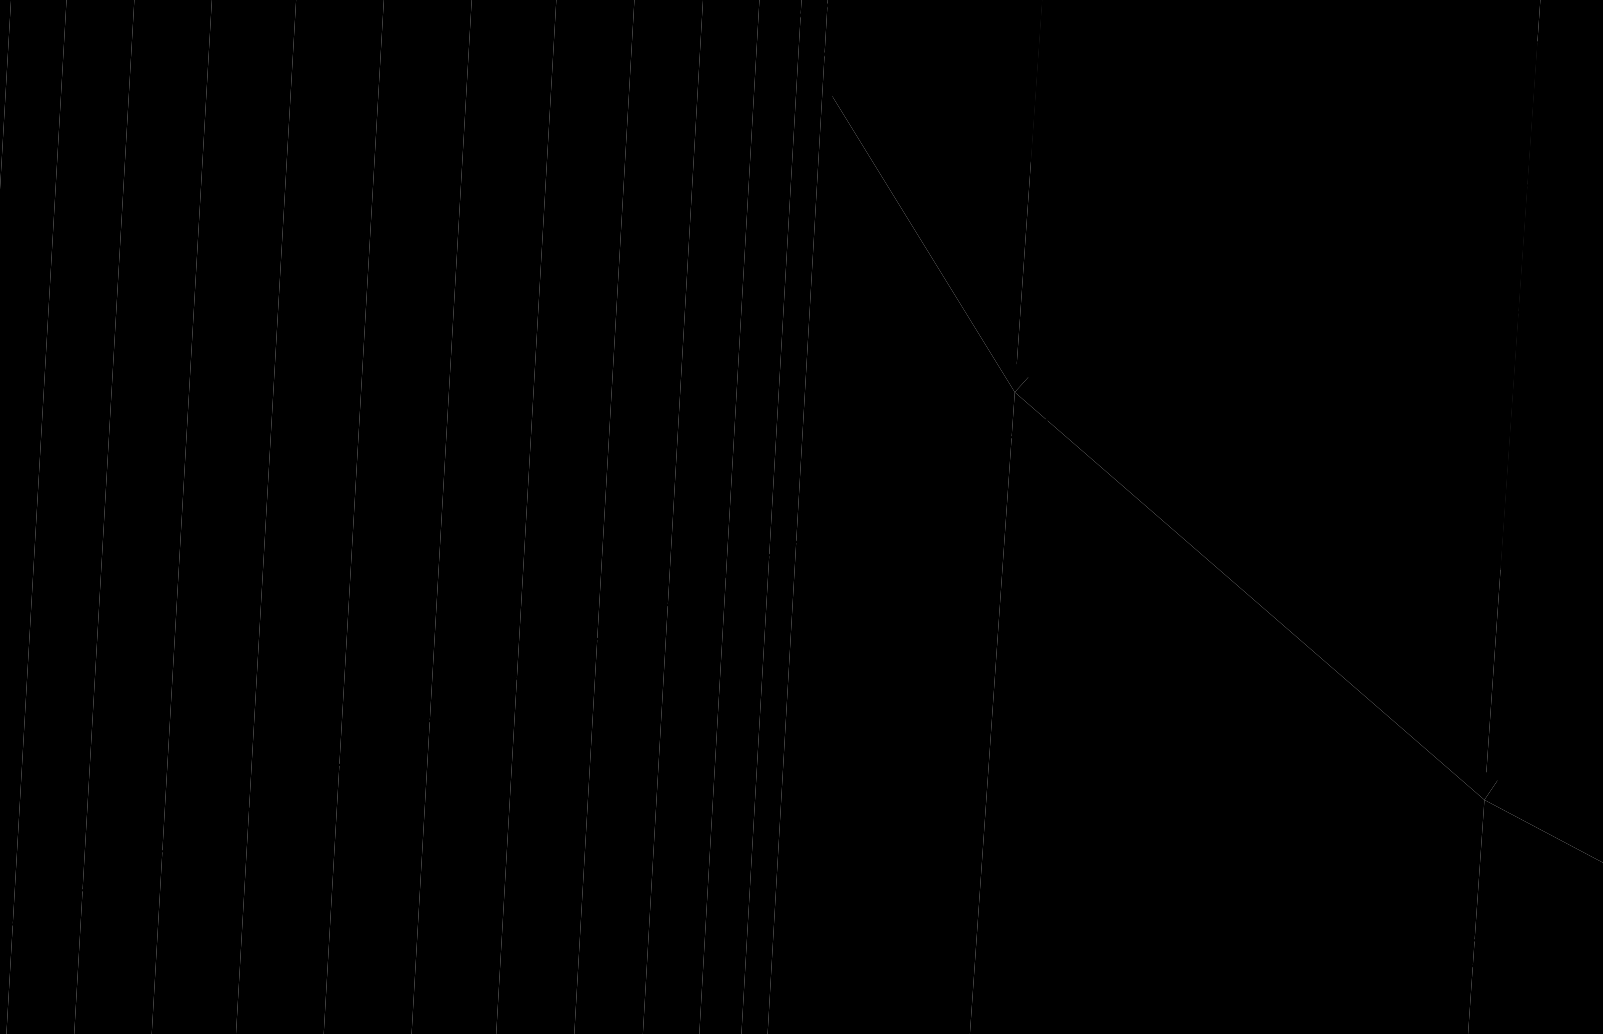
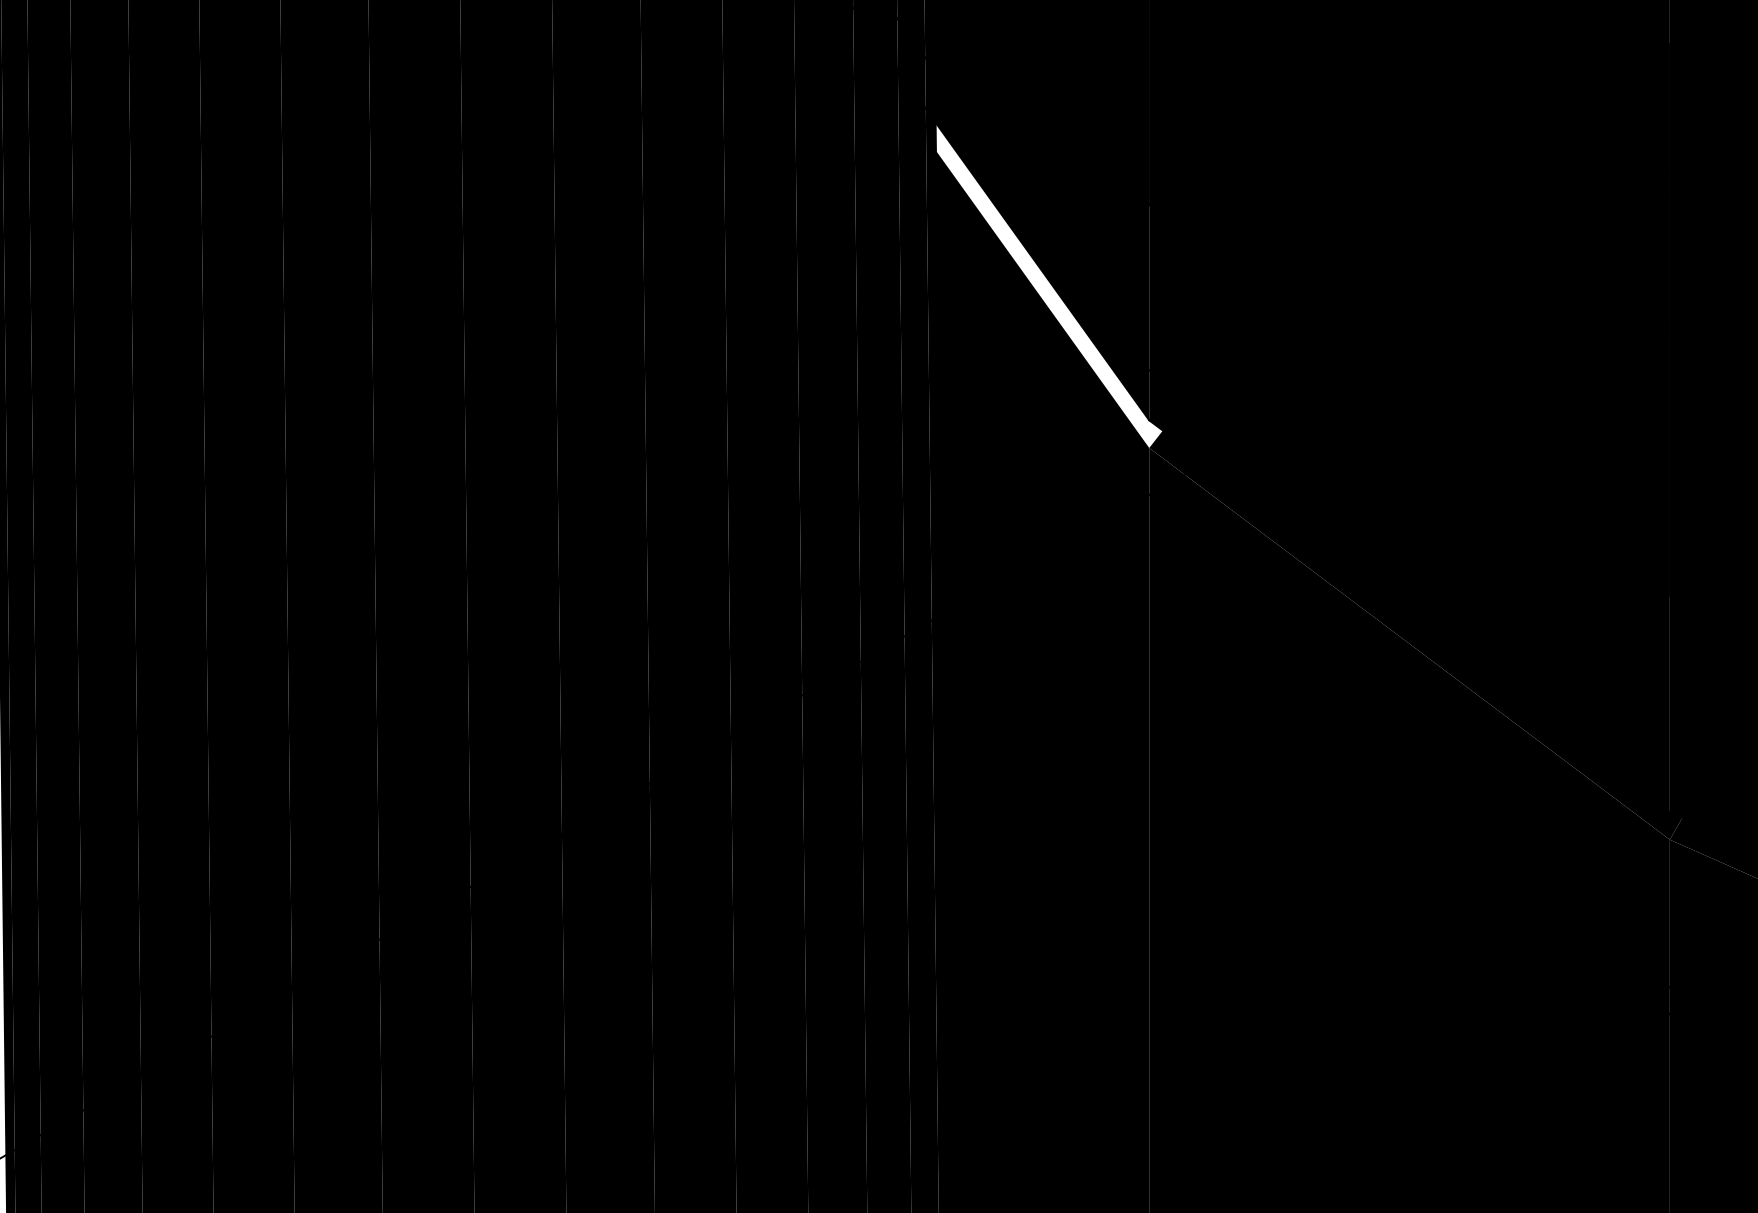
fill: (929, 229) -> (1048, 284), removed

